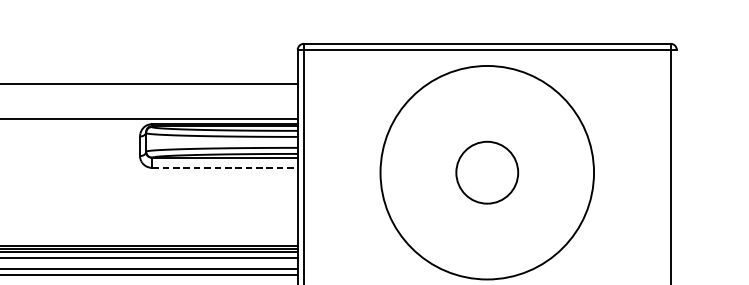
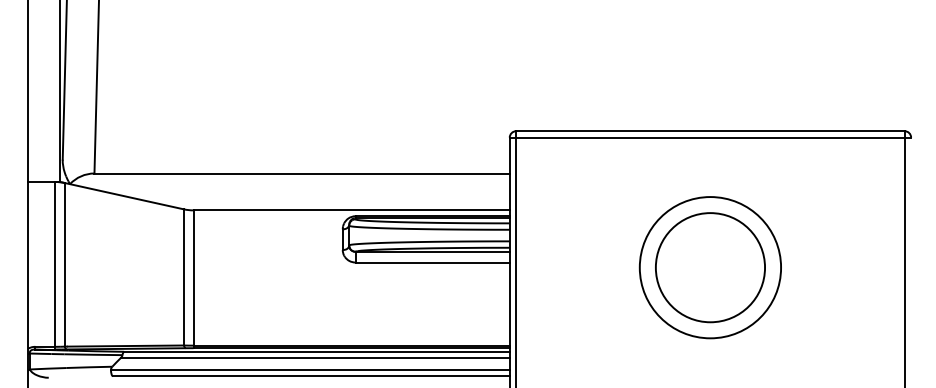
line: (225, 167) -> (433, 262), dashed -> solid
circle: (487, 172) -> (710, 267), size x0.62
circle: (487, 172) -> (710, 267), size x1.67

